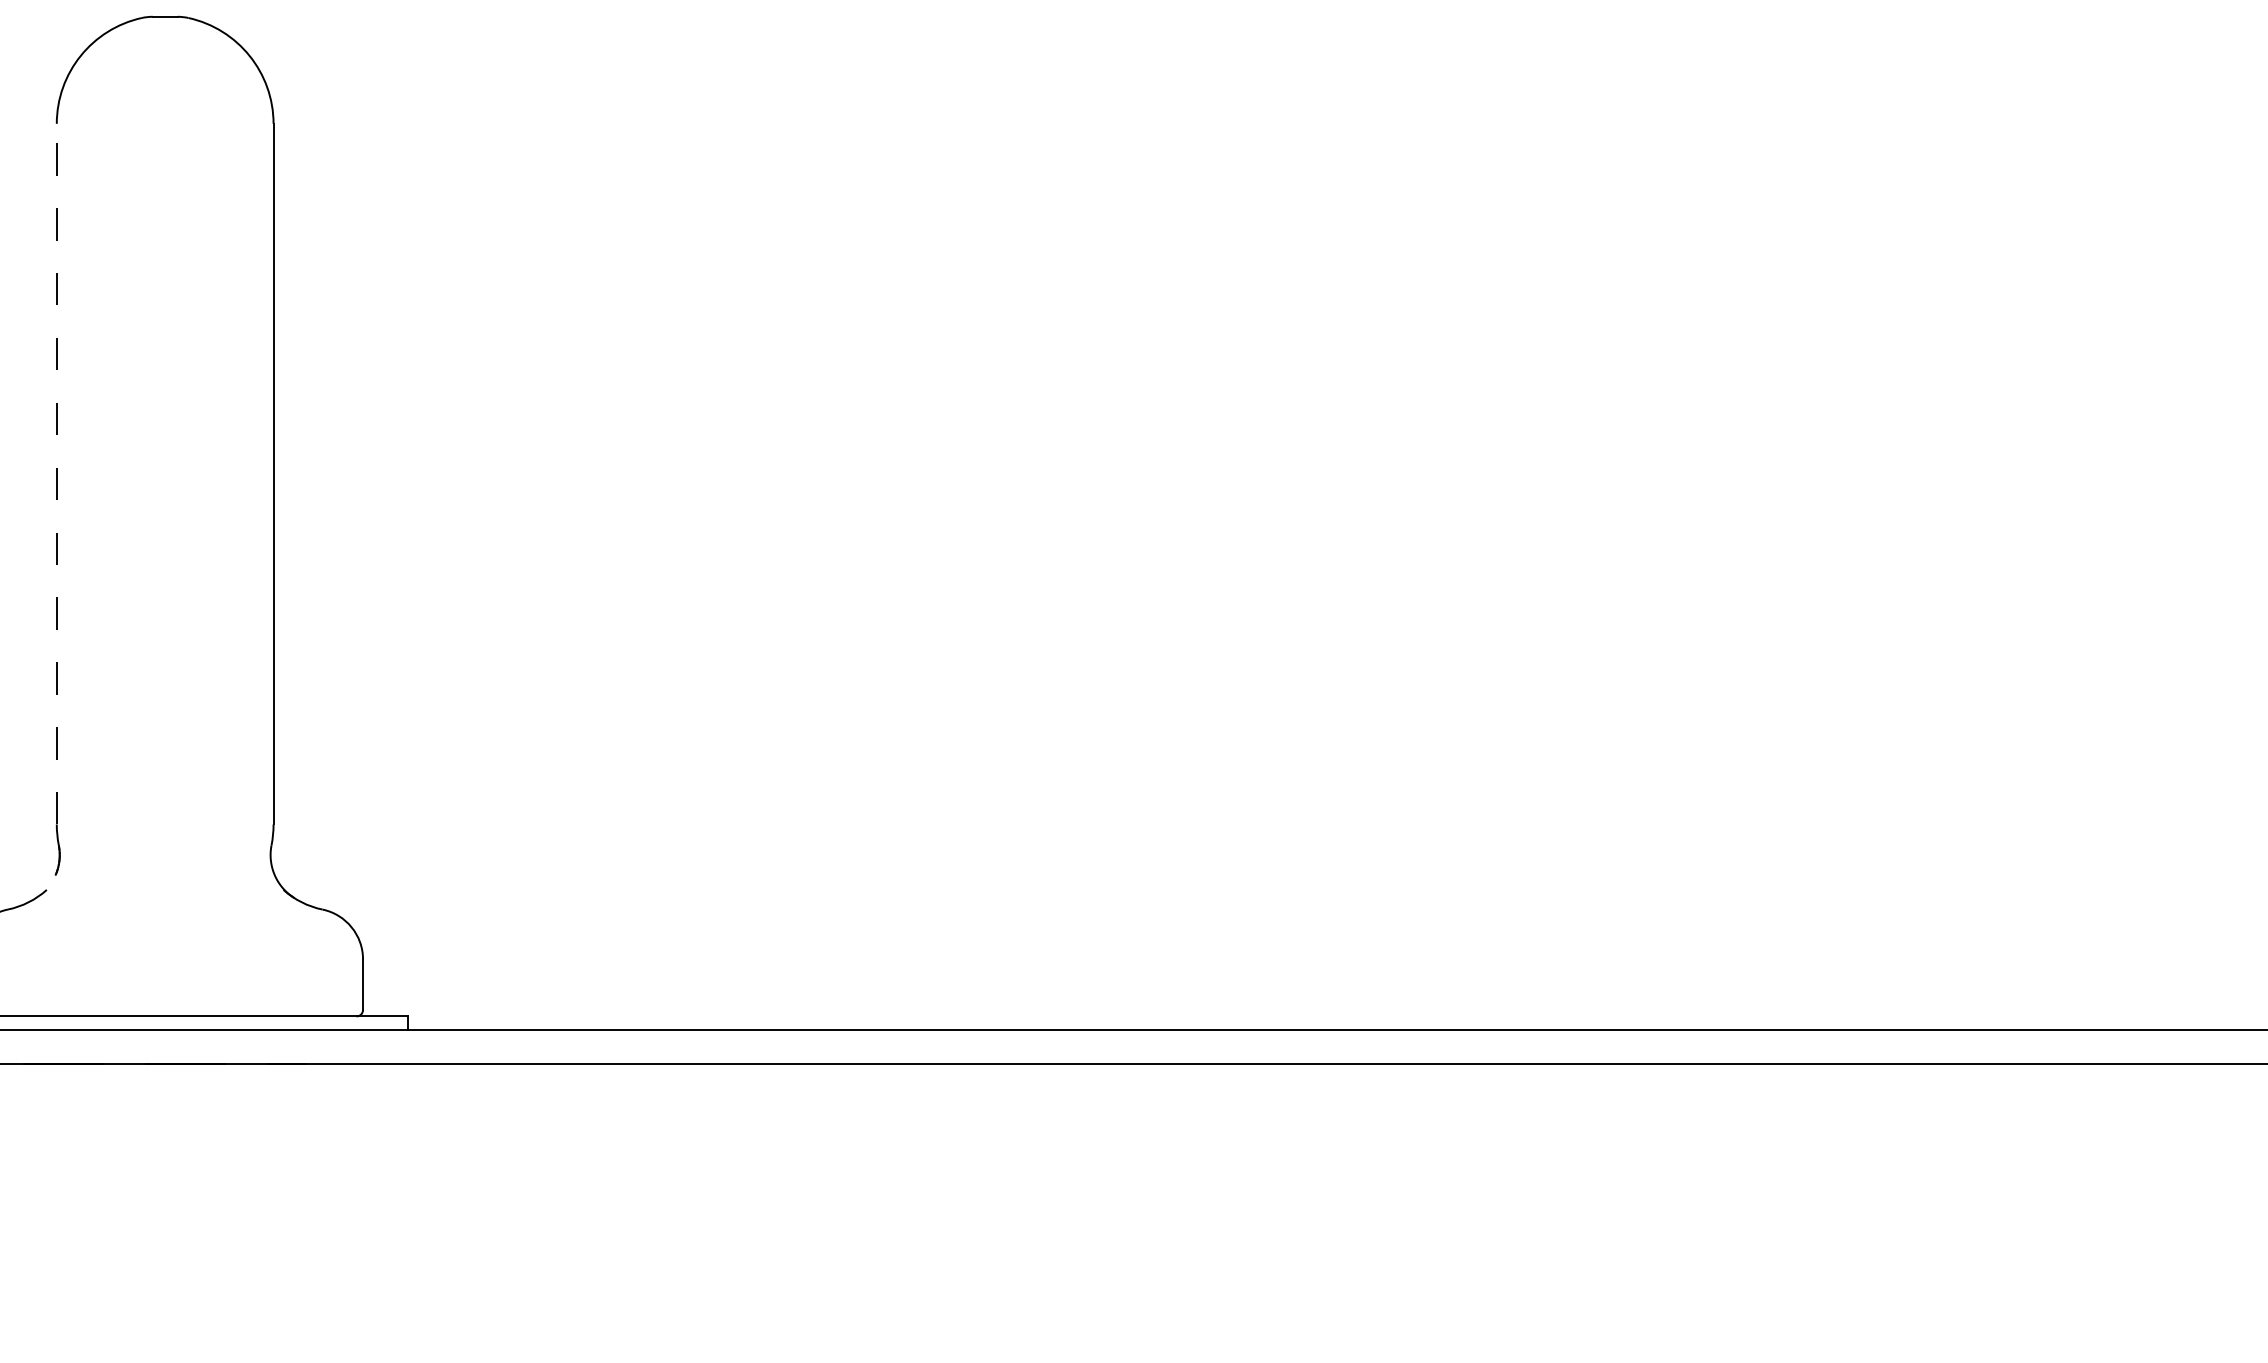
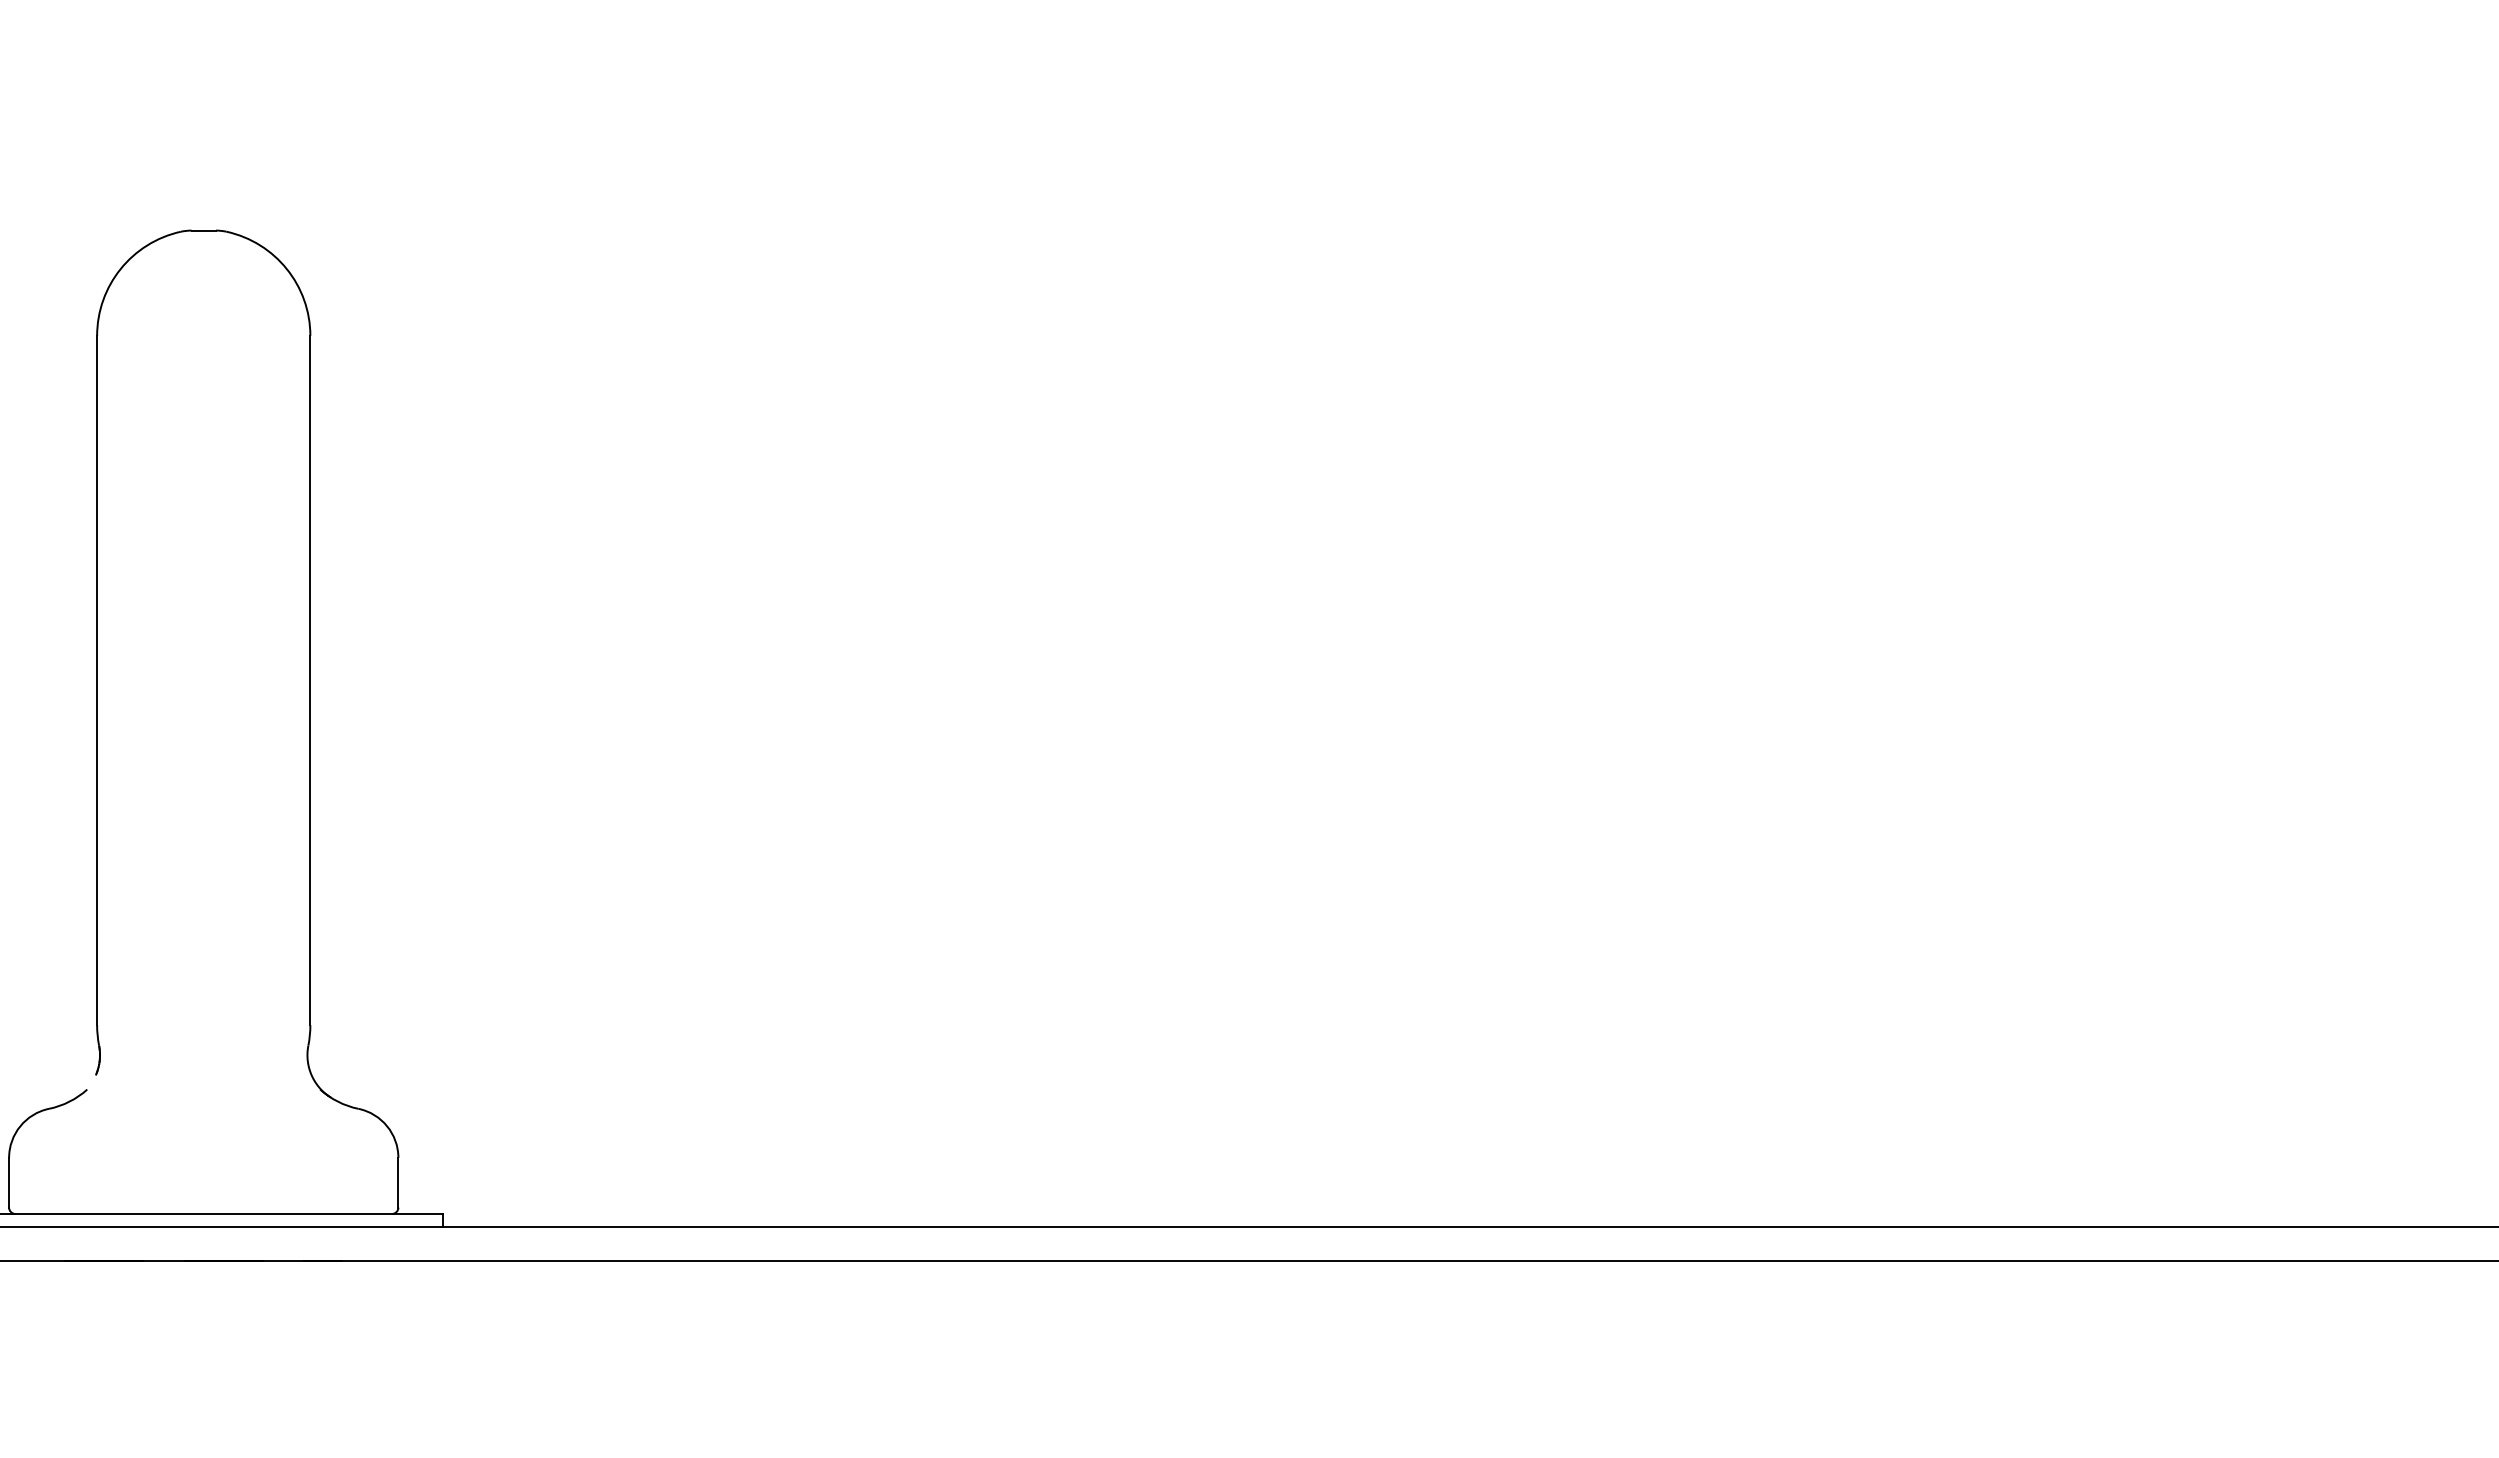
line: (57, 474) -> (97, 680), dashed -> solid

